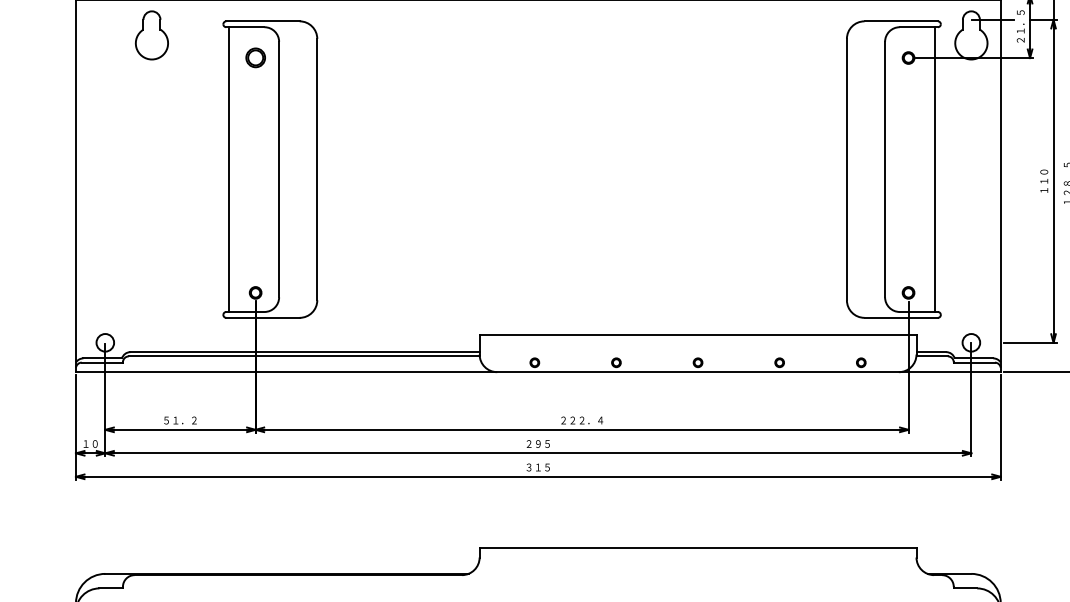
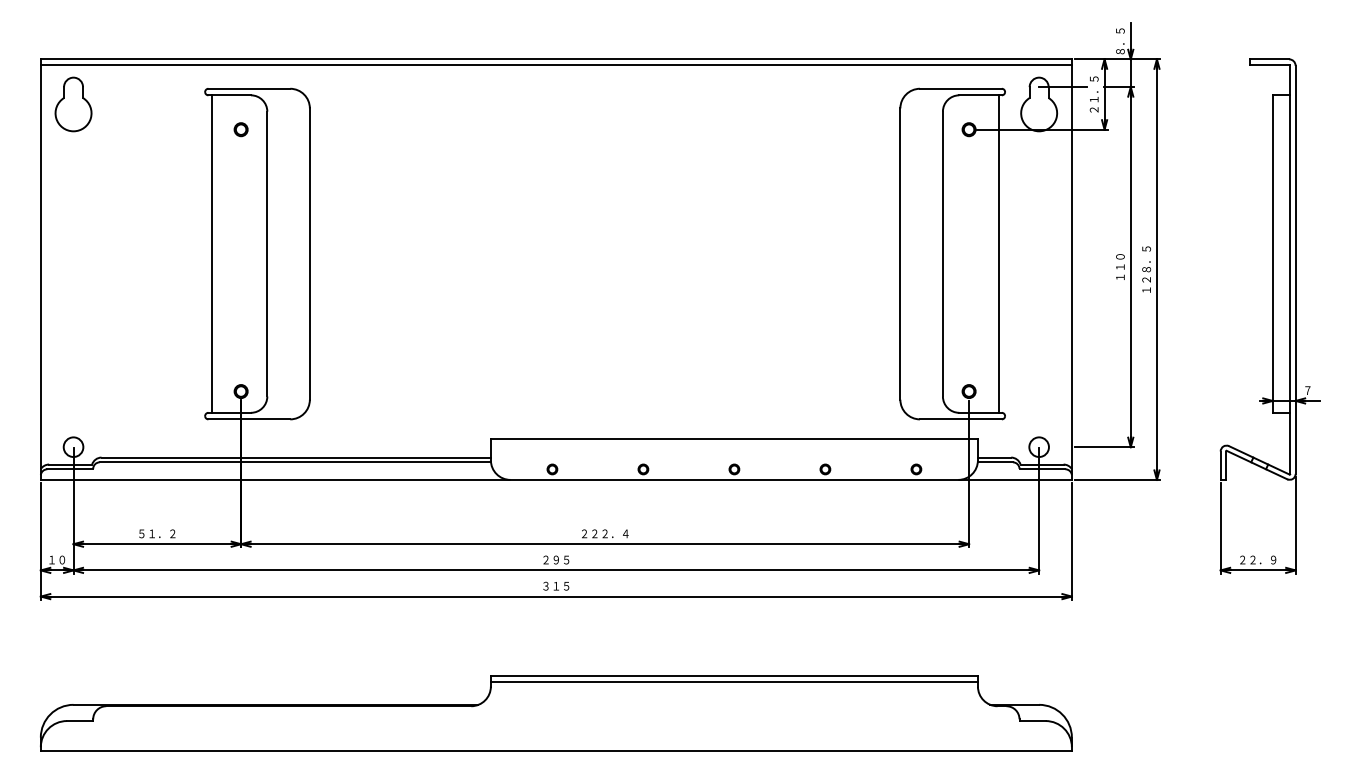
part: (151, 35) -> (73, 104), moved
part: (255, 57) -> (240, 129), size x0.62
line: (697, 553) -> (733, 682), added

